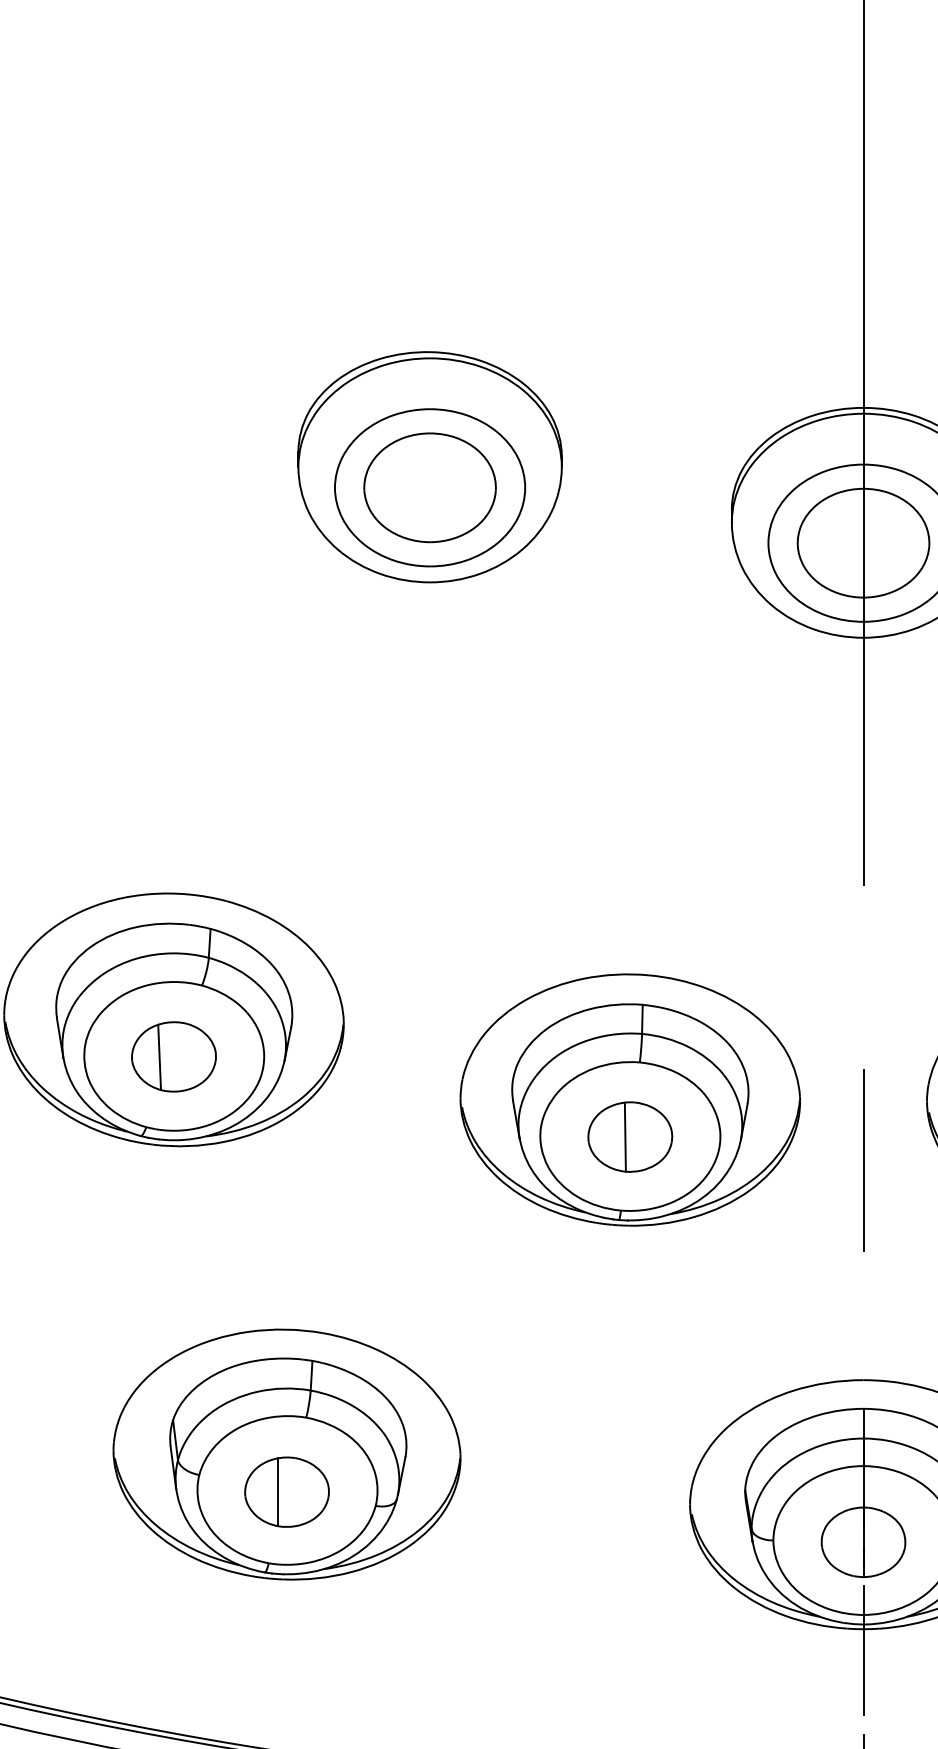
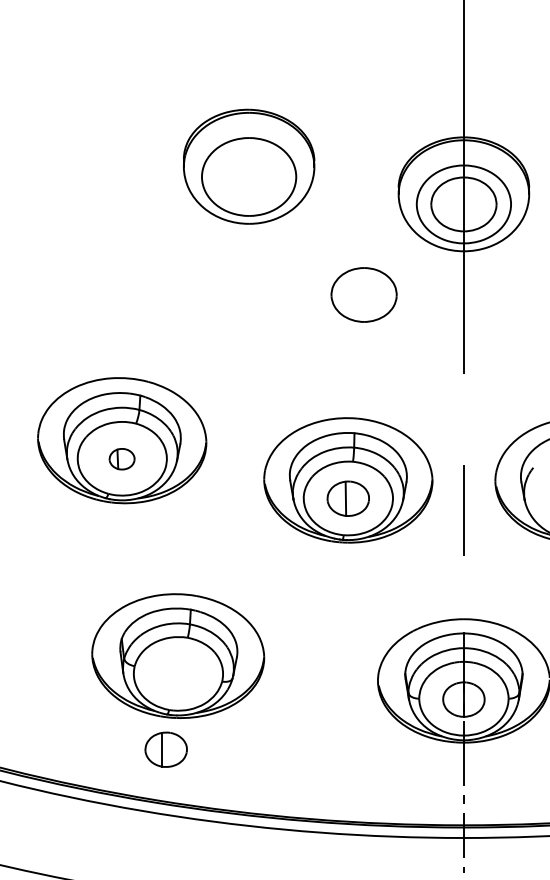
part: (428, 486) -> (363, 294), moved
part: (172, 1057) -> (121, 459), size x0.6
part: (285, 1491) -> (165, 749), moved

